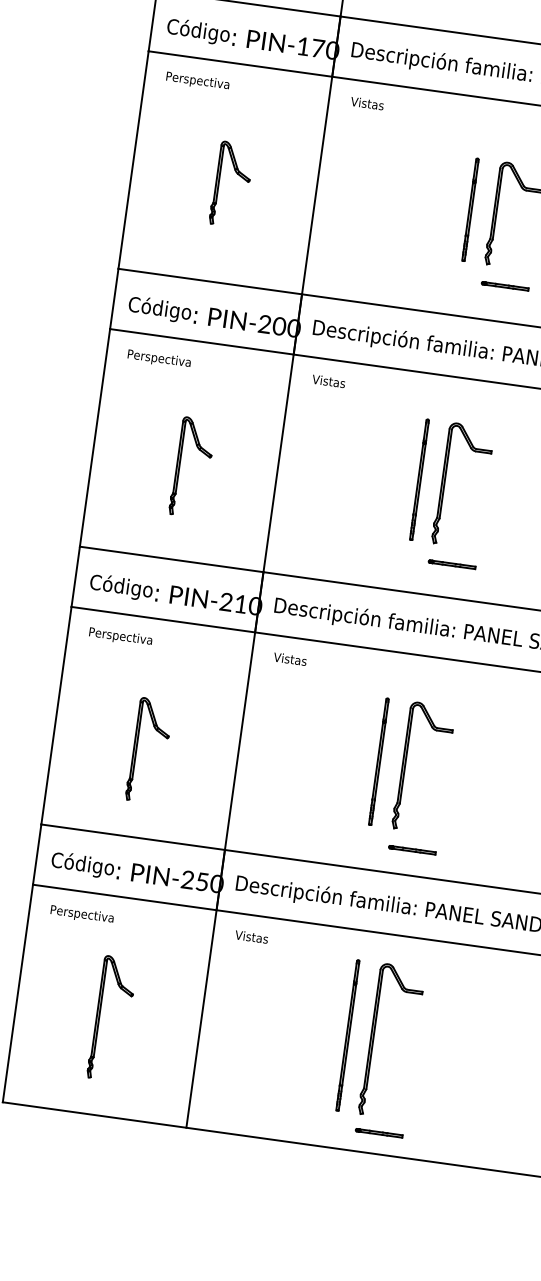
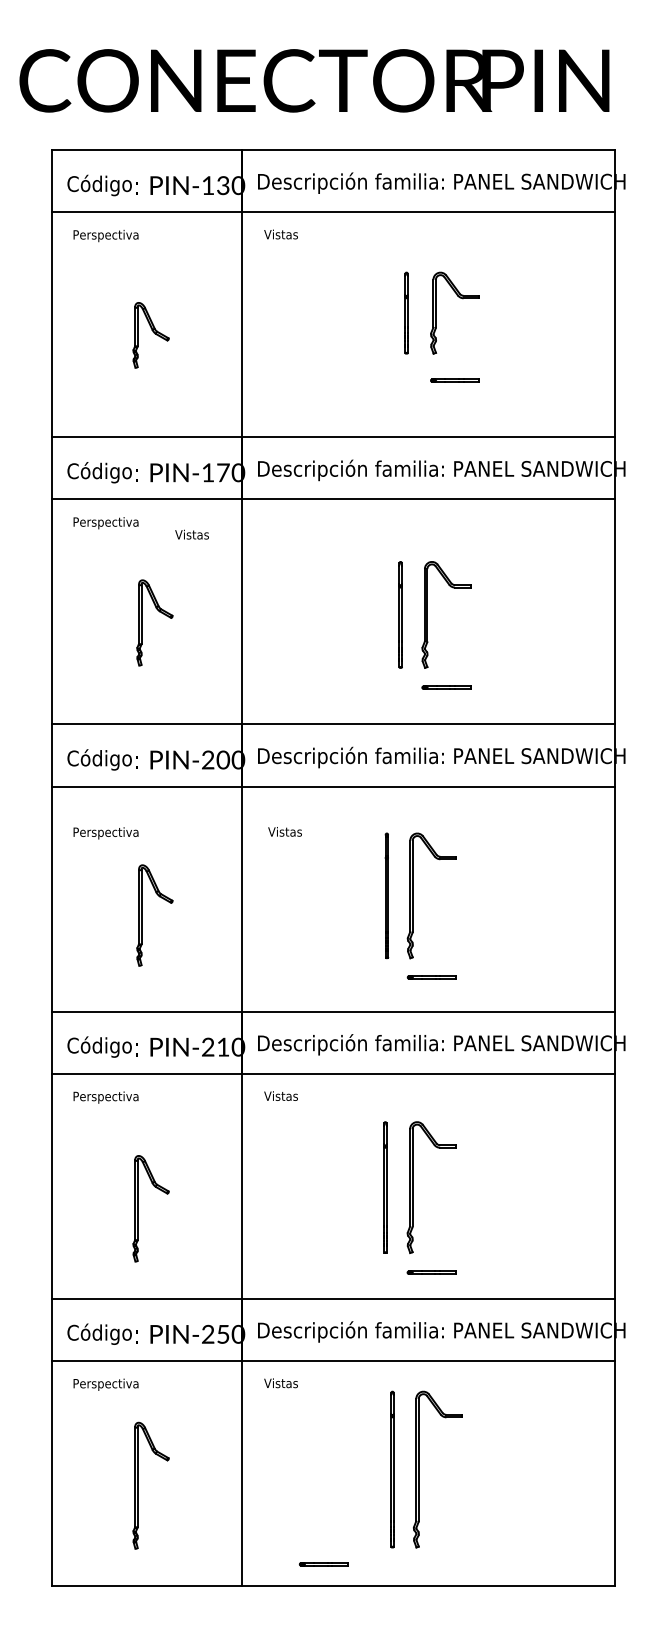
text: (366, 103) -> (191, 534), moved
text: (158, 359) -> (105, 833), moved
text: (328, 380) -> (284, 831), moved
line: (378, 1132) -> (323, 1563), moved

